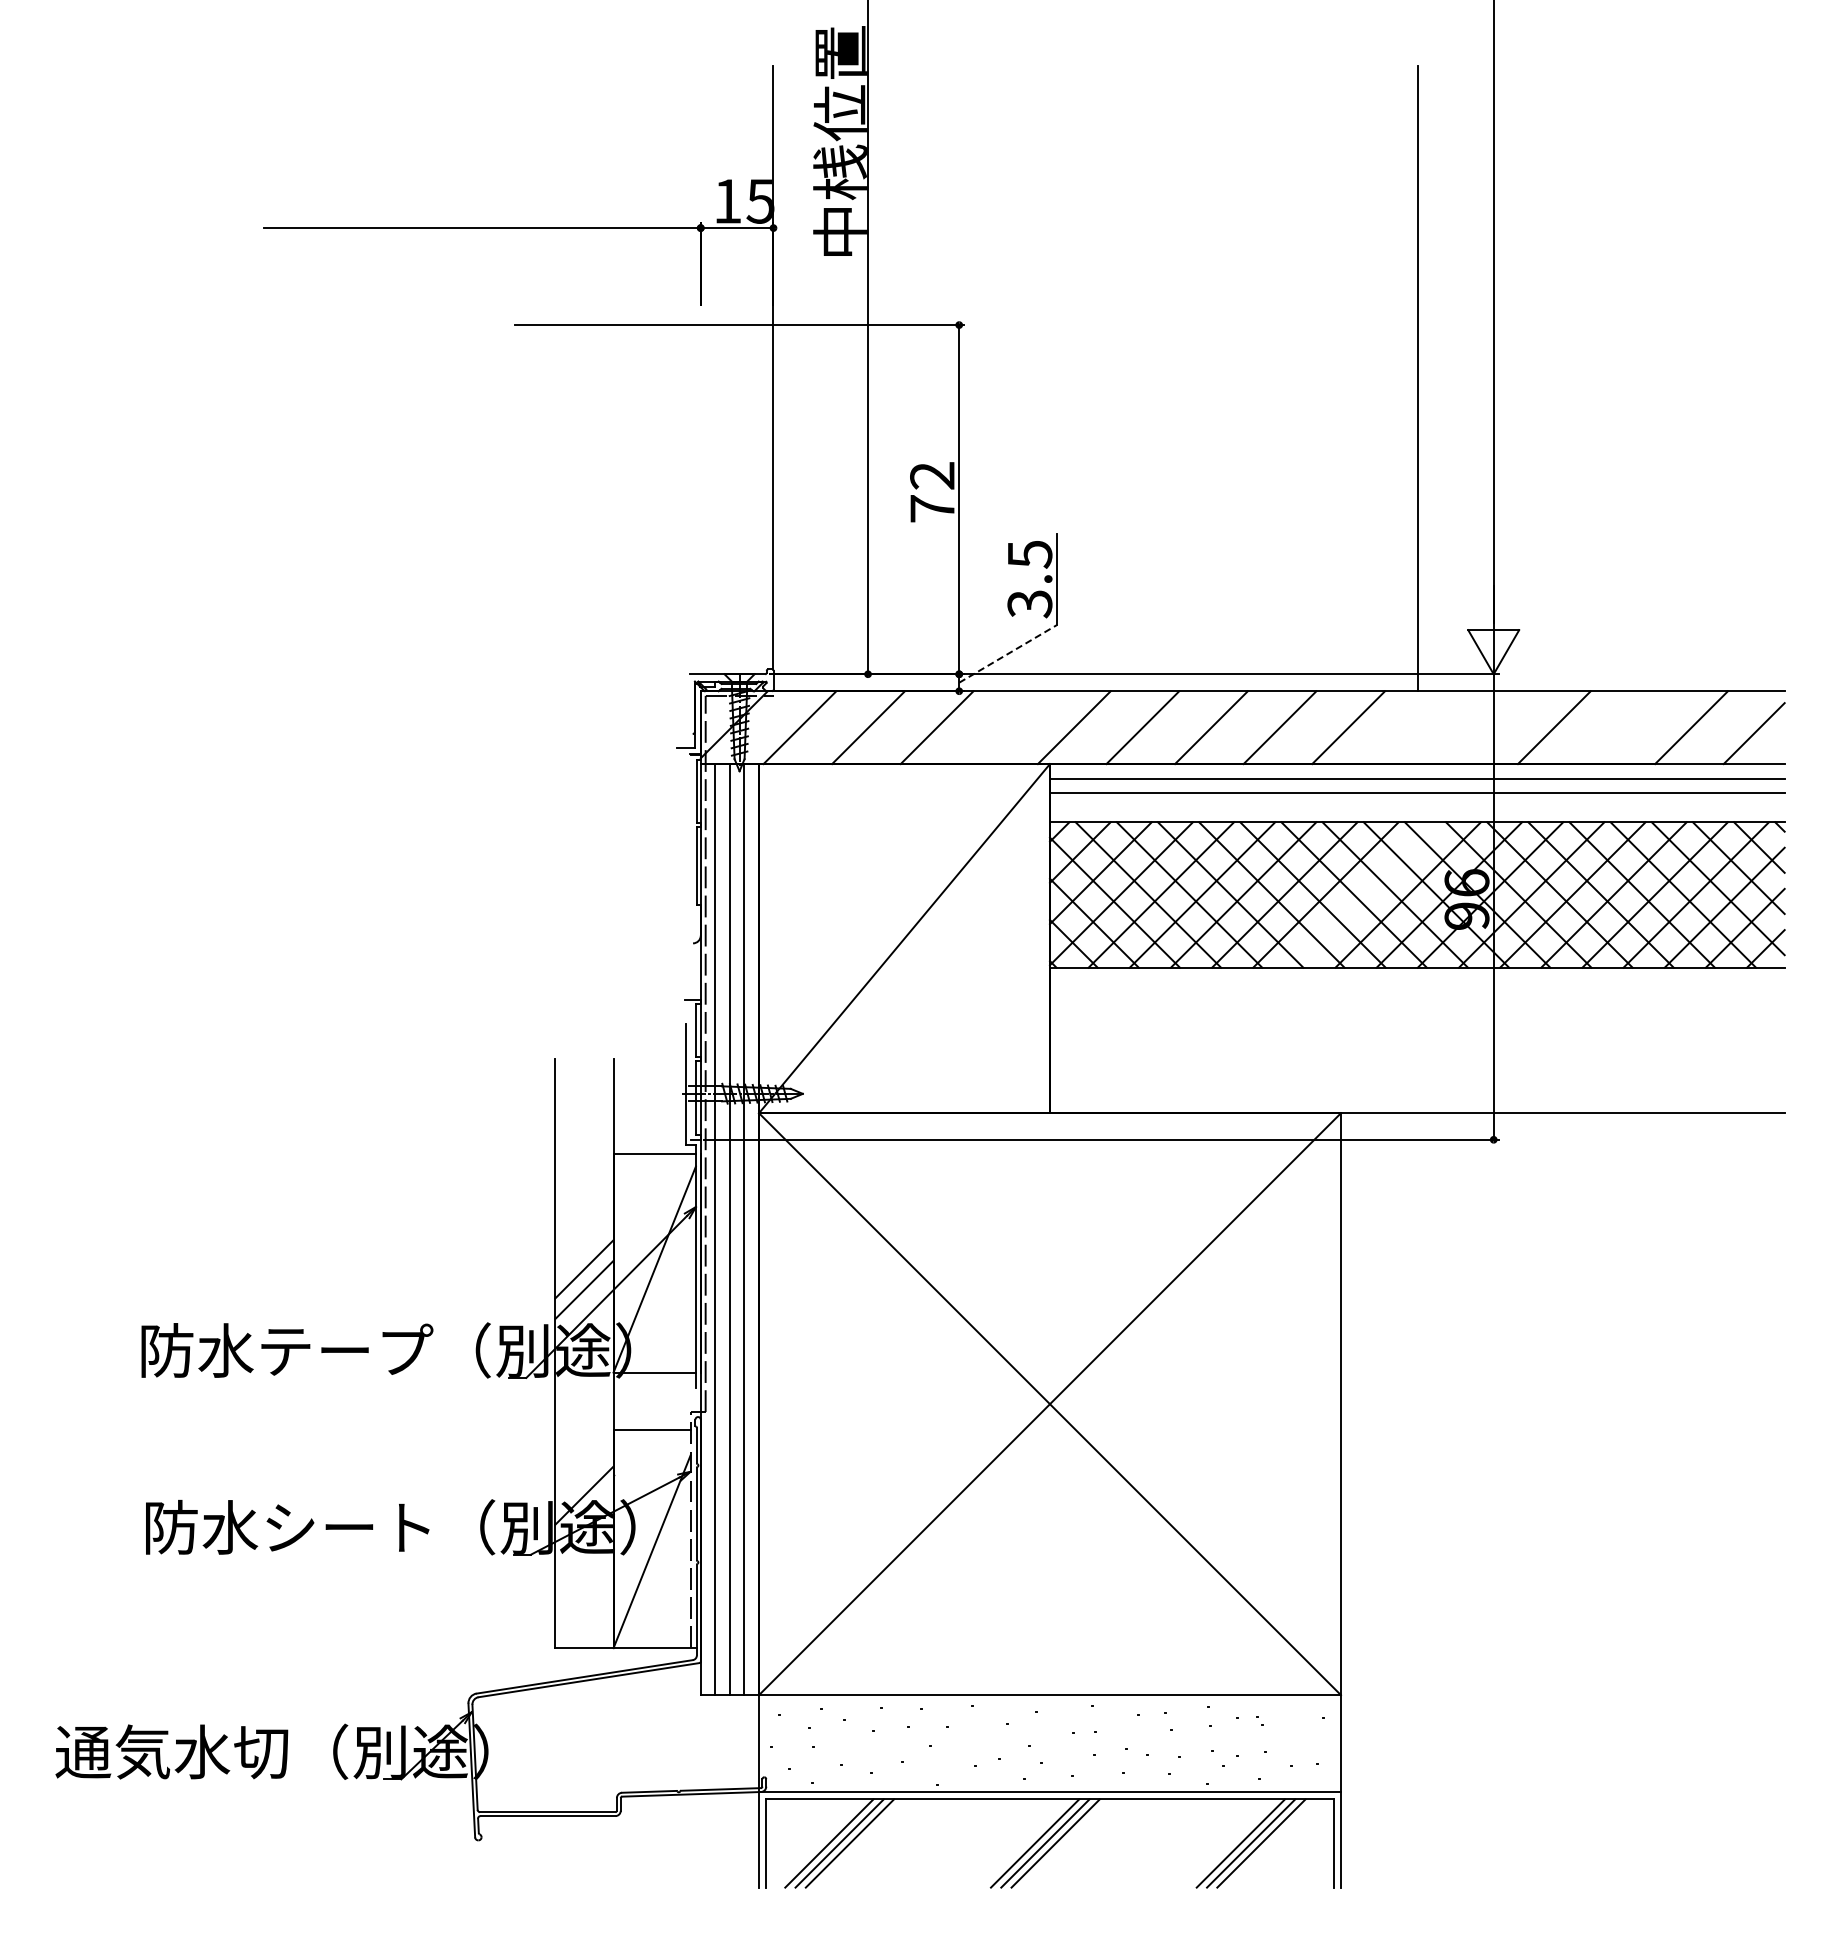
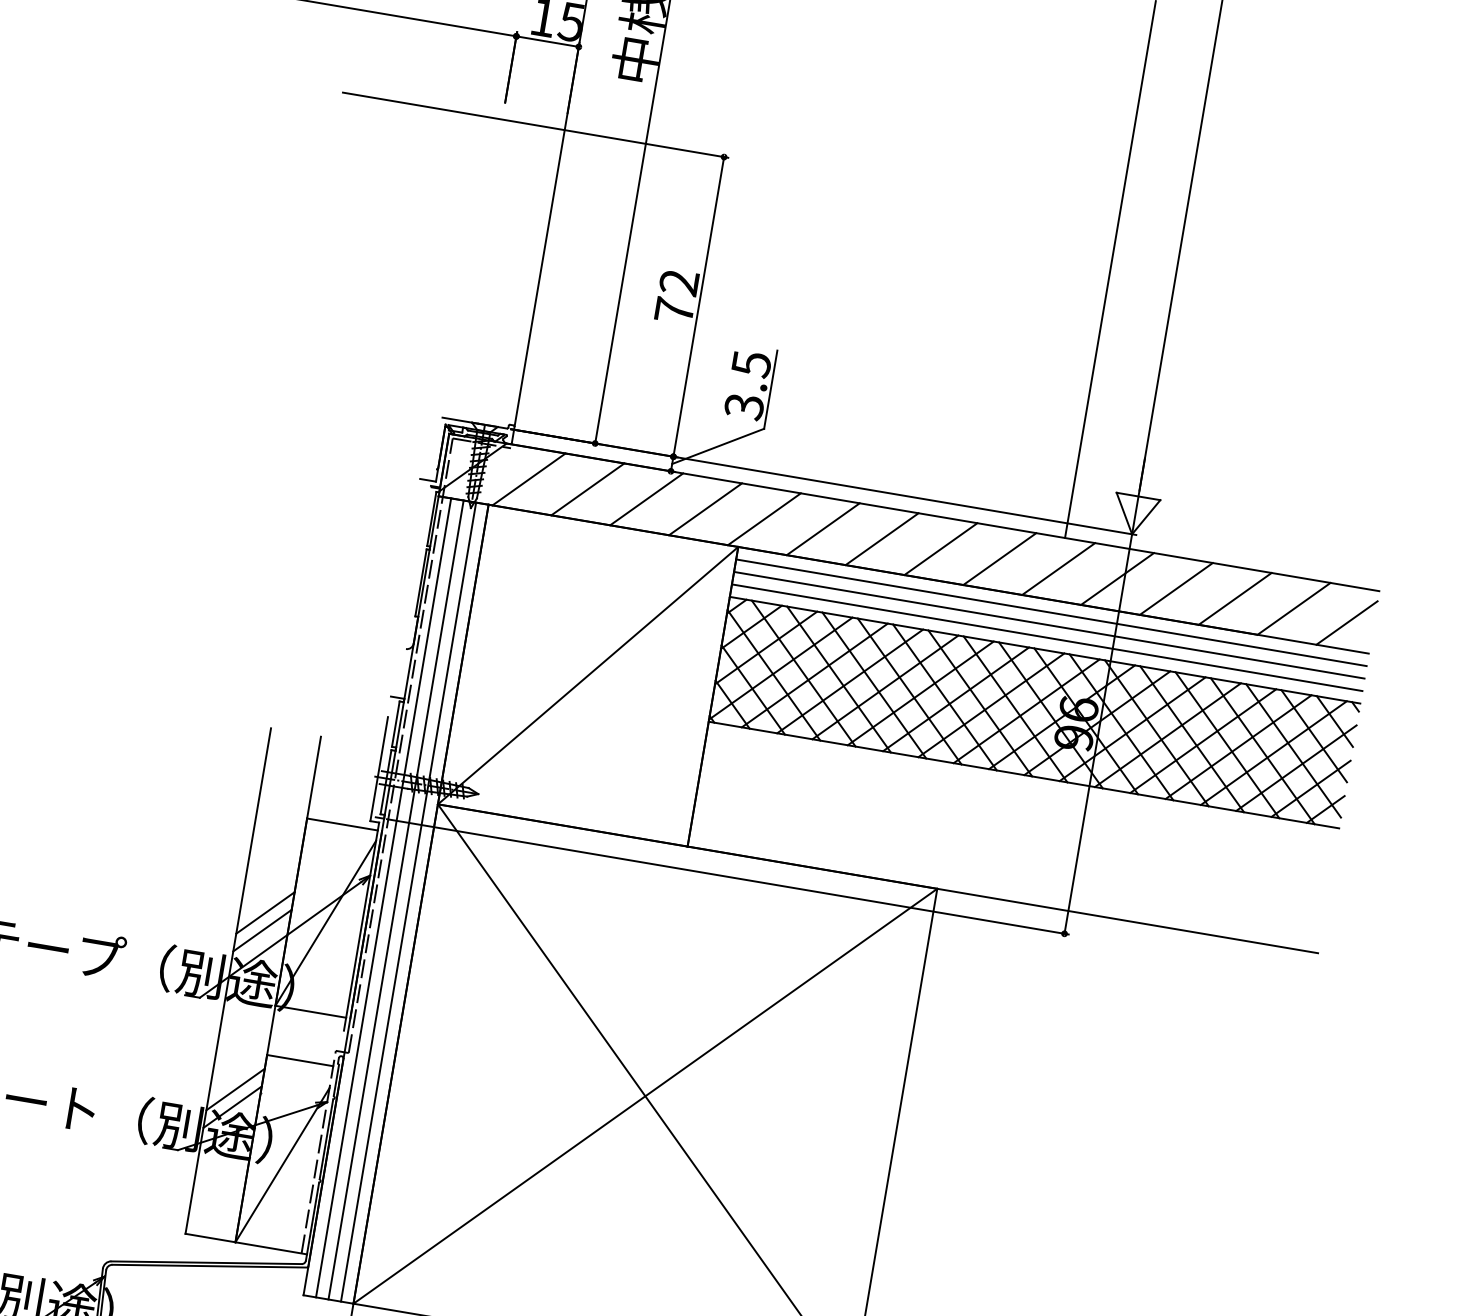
line: (1007, 654) -> (717, 446), dashed -> solid
line: (1005, 727) -> (705, 509), added
line: (1416, 727) -> (1058, 568), added
line: (1485, 727) -> (1117, 578), added
line: (1622, 727) -> (1234, 598), added
line: (1417, 807) -> (1047, 637), added
line: (1366, 894) -> (990, 704), added
line: (584, 1474) -> (235, 1089), added

